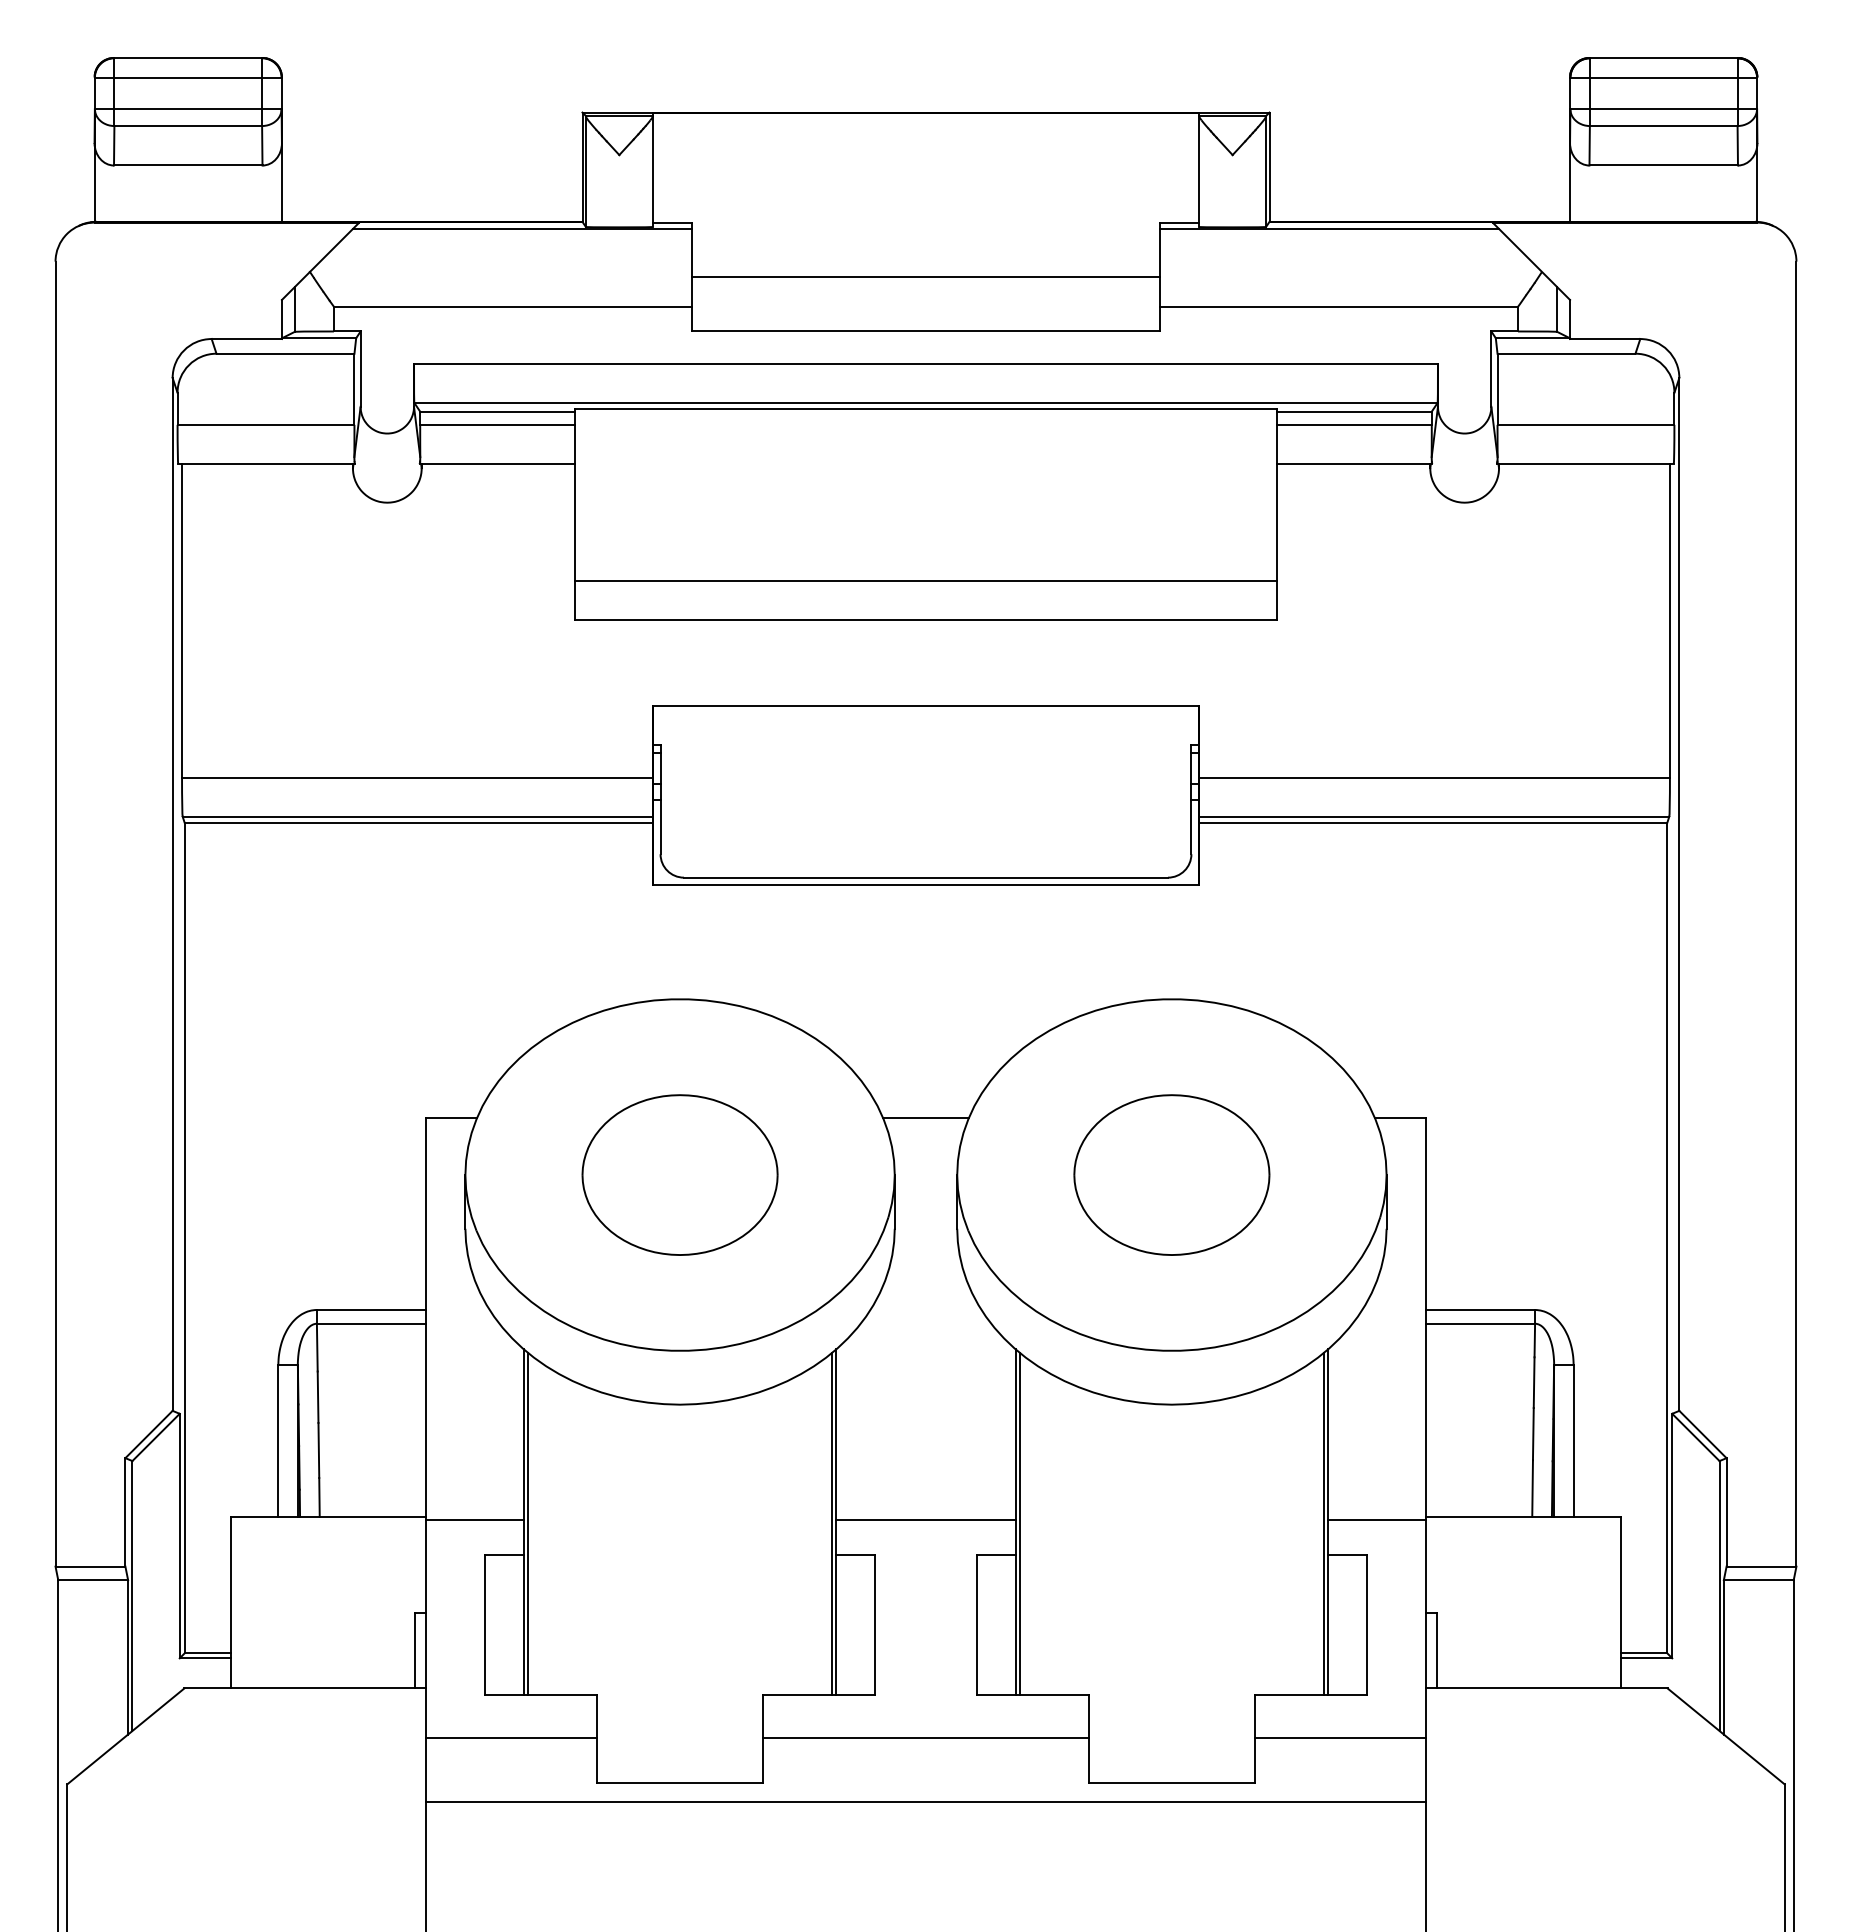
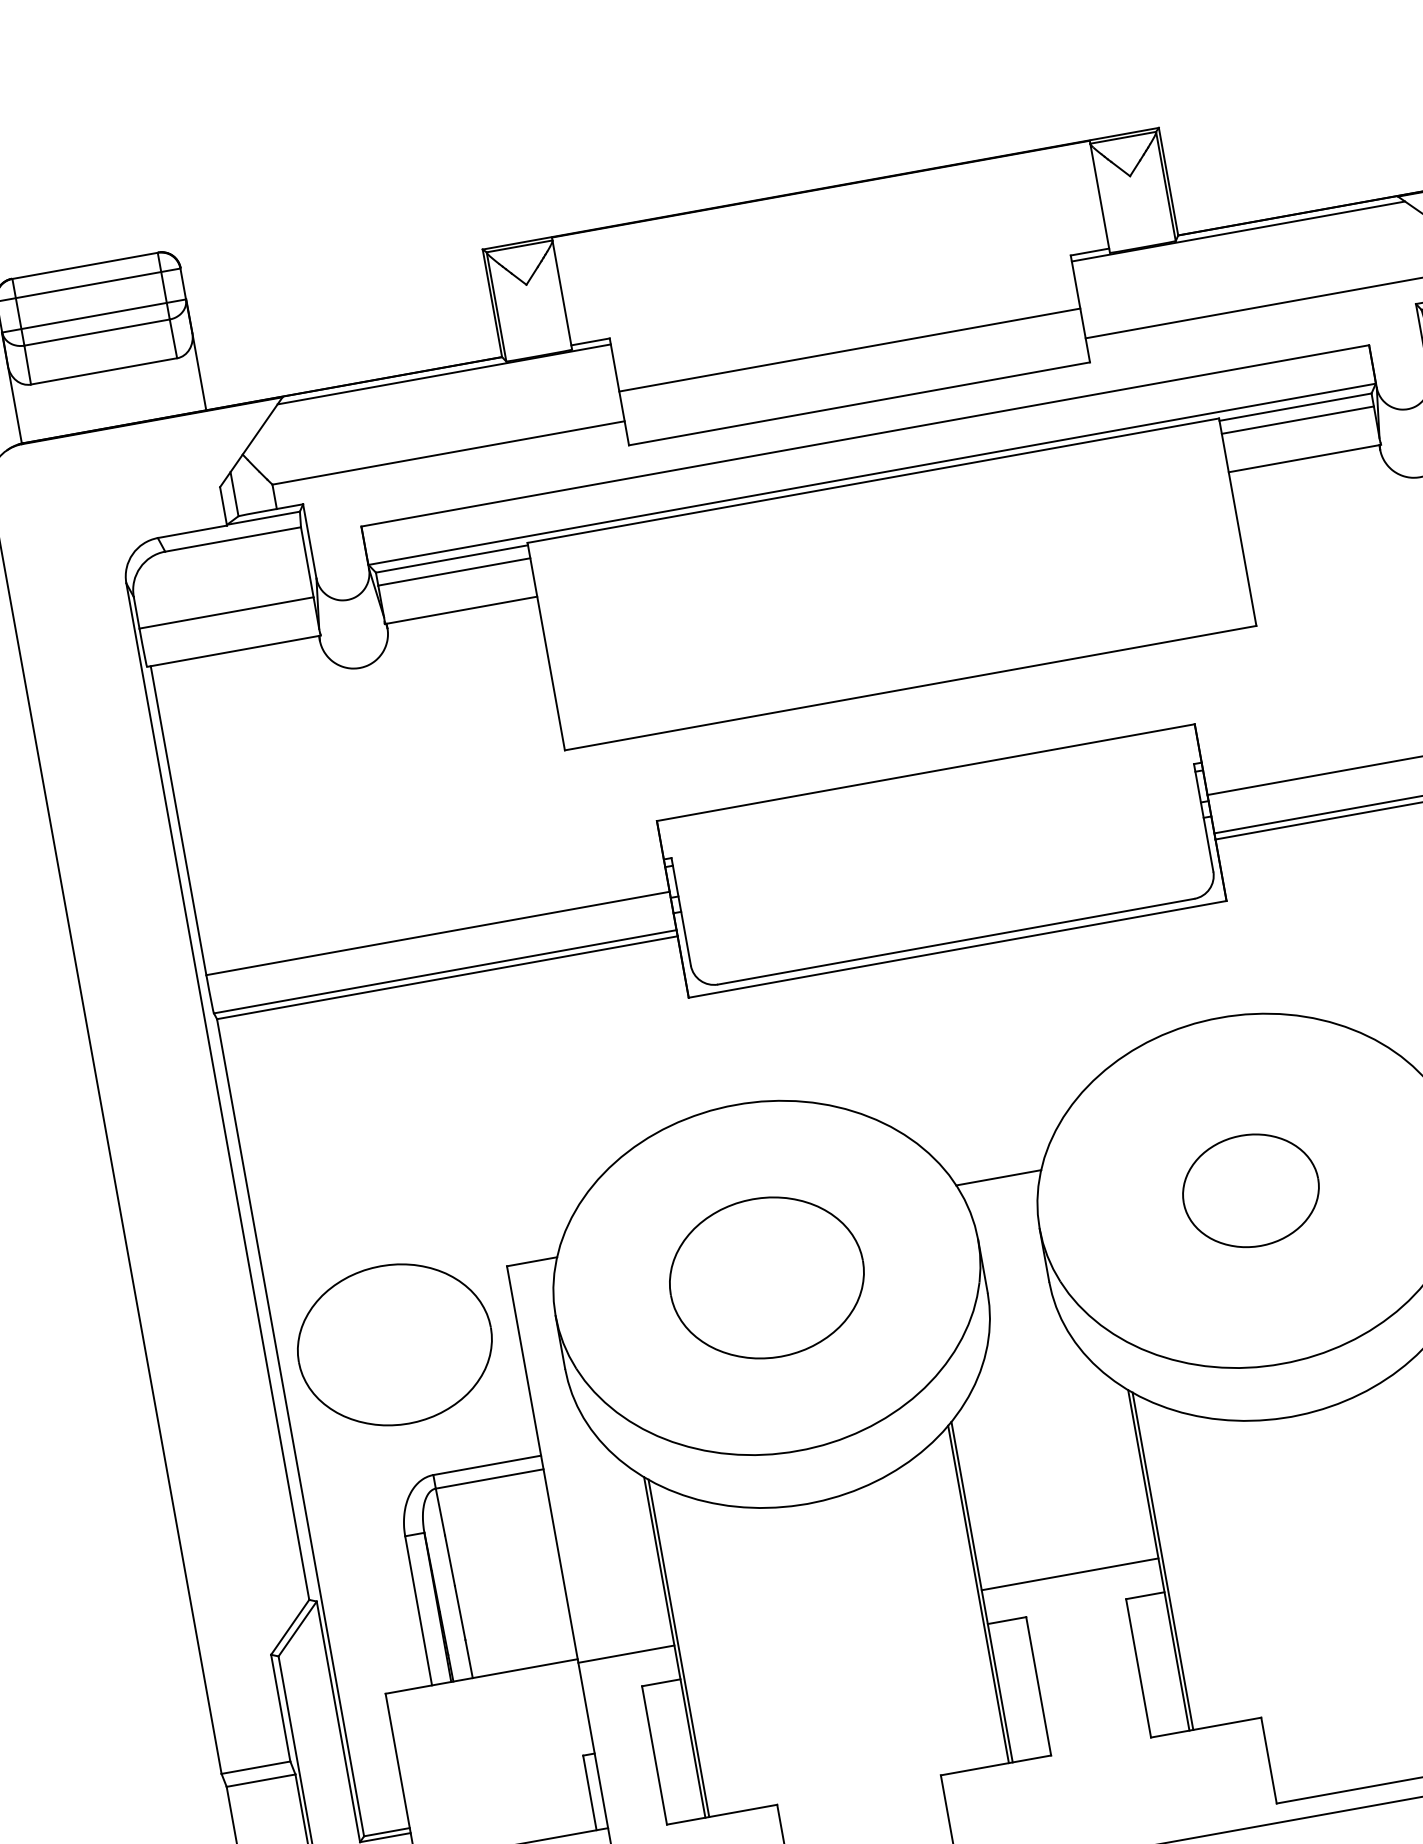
line: (925, 581) -> (903, 650), removed
part: (301, 1174) -> (394, 1344), added
part: (1171, 1174) -> (1250, 1190), size x0.7
line: (925, 1737) -> (1108, 1788), removed

